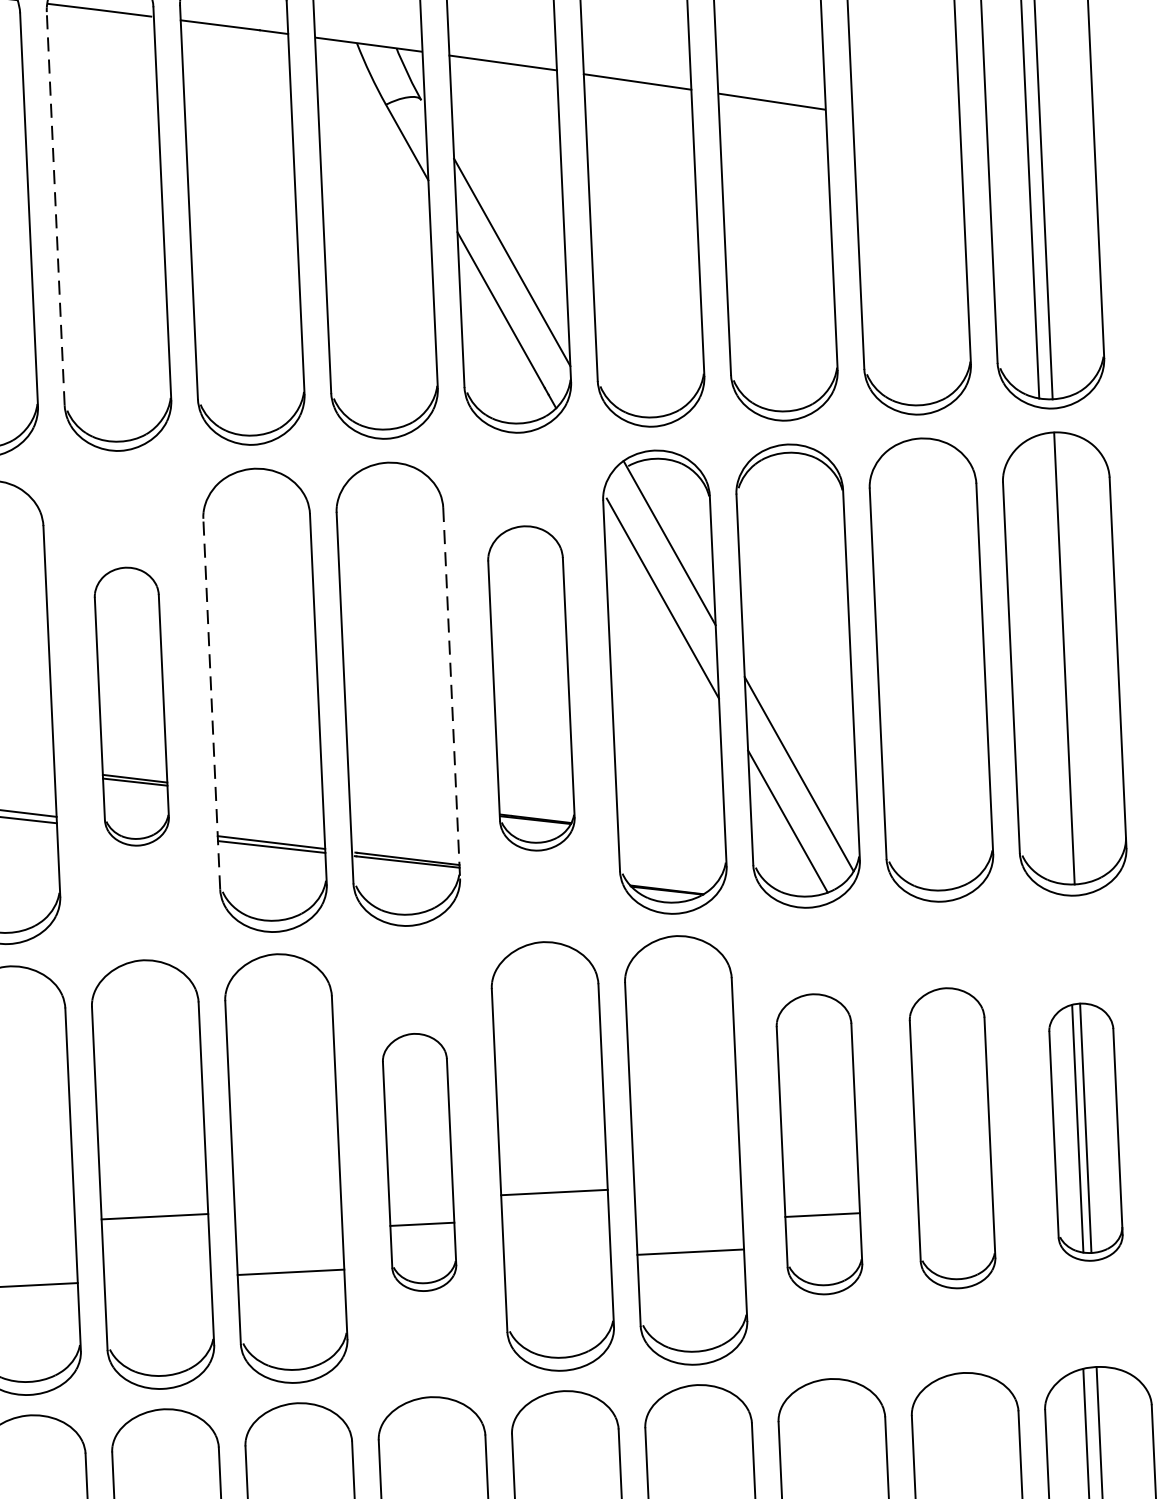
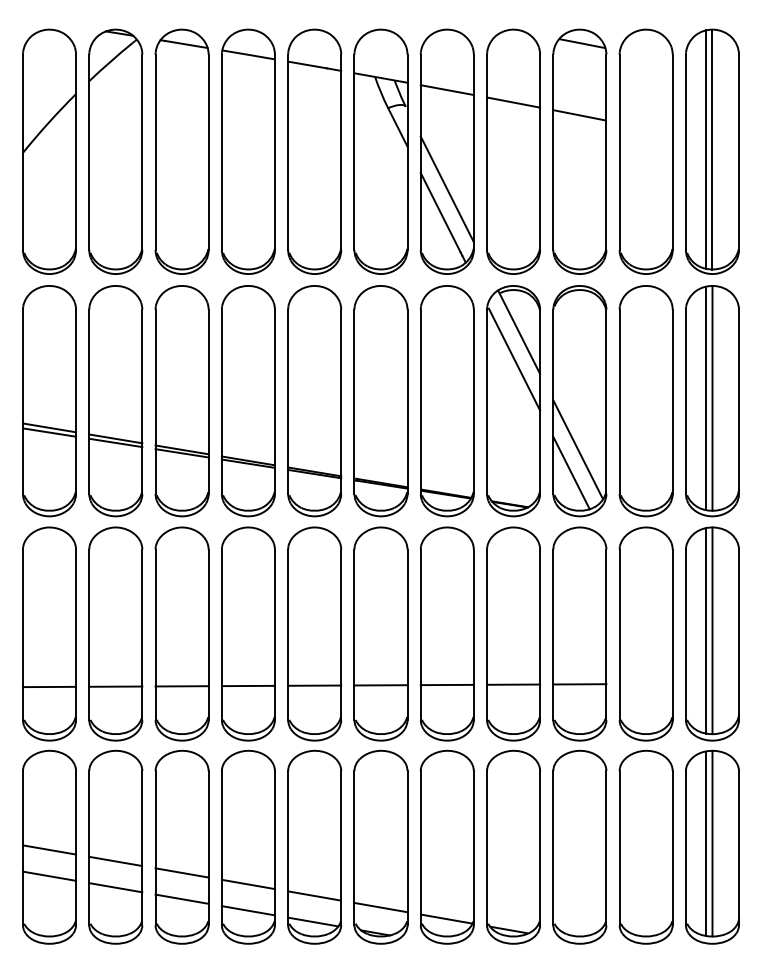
line: (54, 208) -> (221, 152), dashed -> solid
line: (1050, 659) -> (705, 398), added
part: (530, 689) -> (446, 401), size x1.43
line: (451, 694) -> (407, 402), dashed -> solid
line: (212, 703) -> (288, 401), dashed -> solid
part: (131, 707) -> (248, 401), size x1.67
part: (1085, 1131) -> (712, 633), size x1.67
part: (951, 1137) -> (645, 633), size x1.43
part: (818, 1143) -> (579, 633), size x1.43
part: (418, 1161) -> (380, 633), size x1.67
line: (552, 1191) -> (446, 684), moved
line: (153, 1215) -> (247, 685), moved

